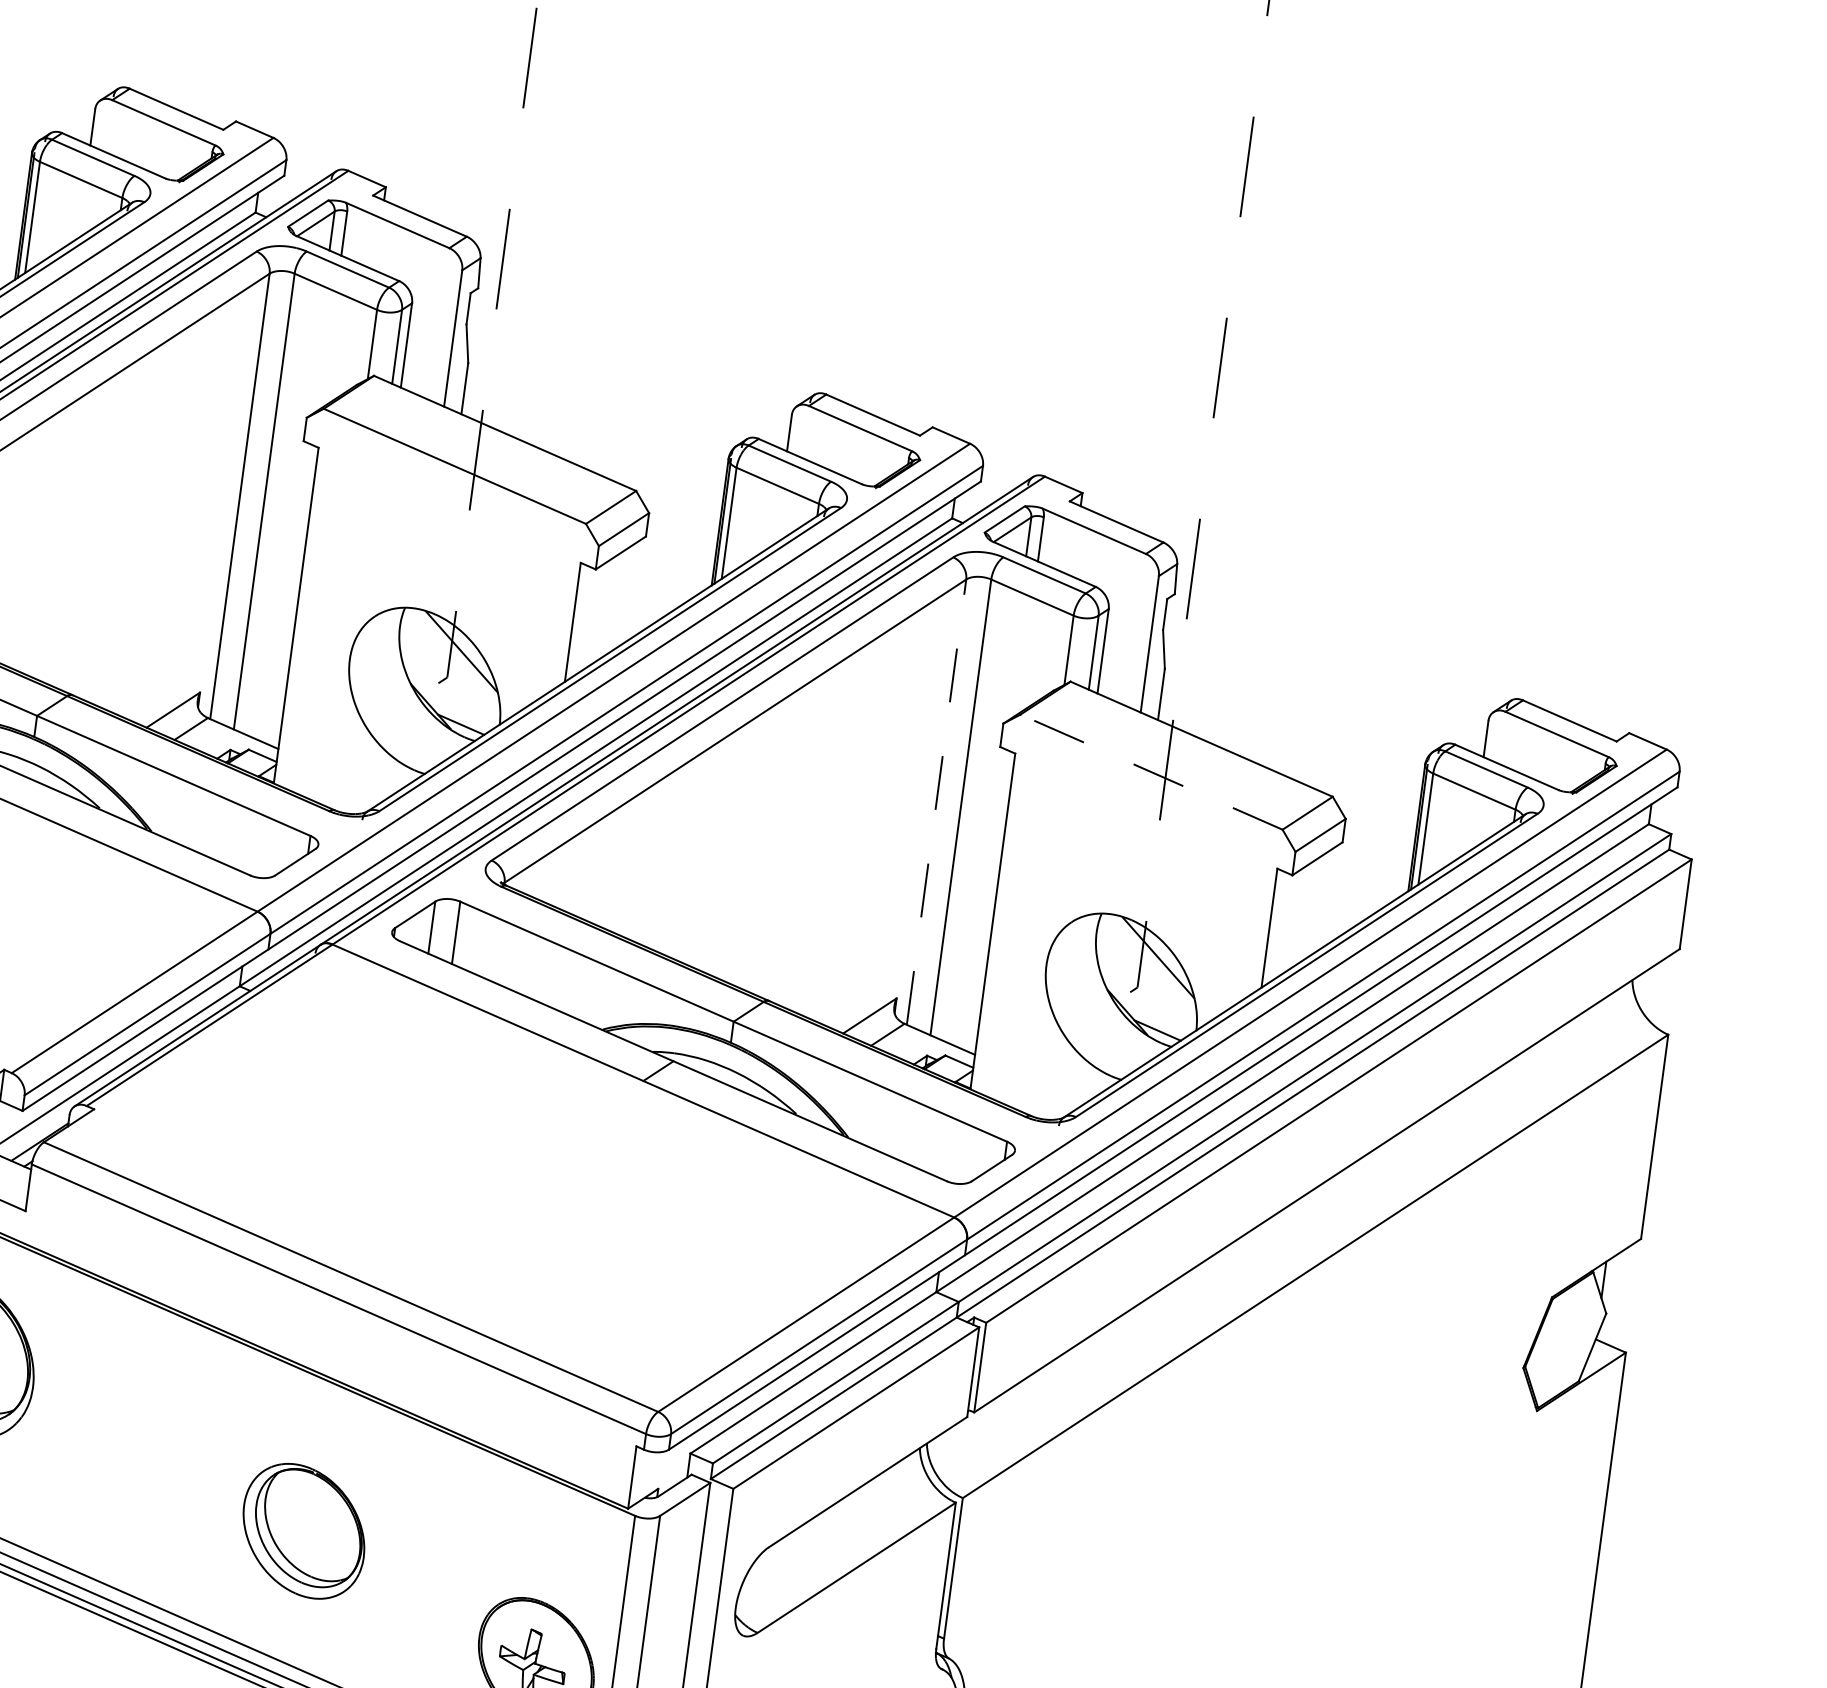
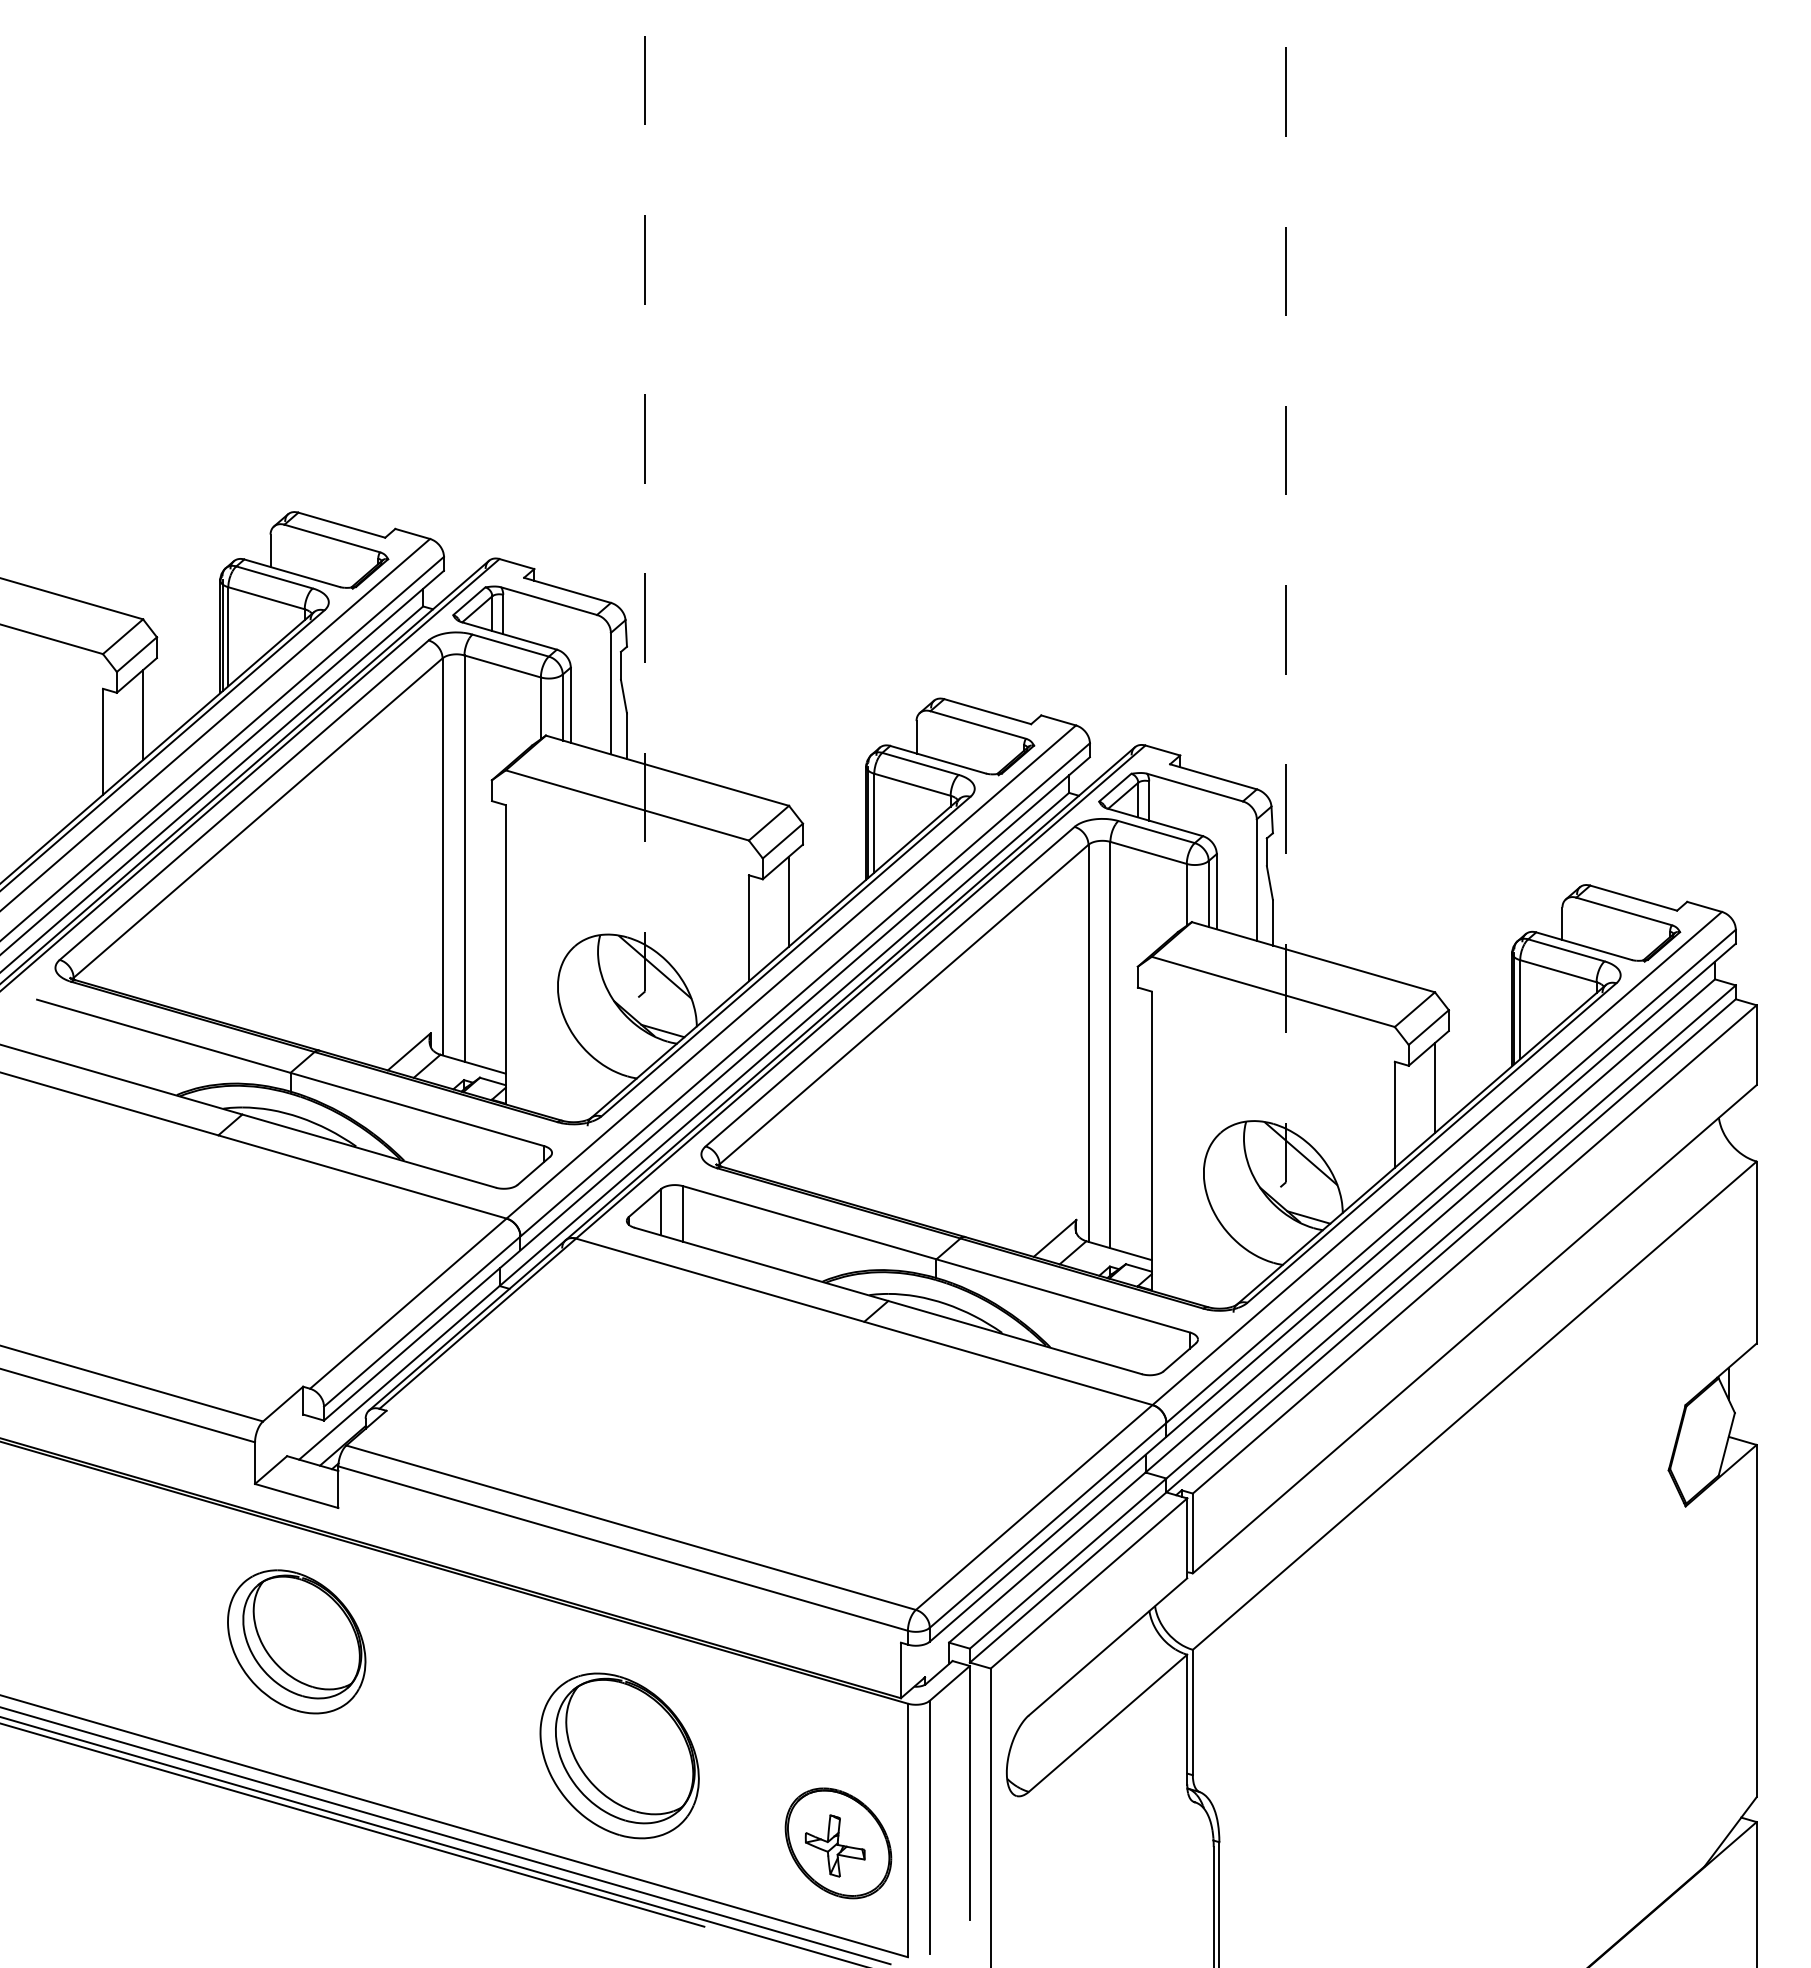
line: (622, 598) -> (789, 901), added
line: (1150, 771) -> (1272, 991), dashed -> solid
line: (936, 802) -> (1088, 1043), dashed -> solid
line: (1317, 904) -> (1434, 1088), added
part: (303, 1530) -> (619, 1755), size x1.43

